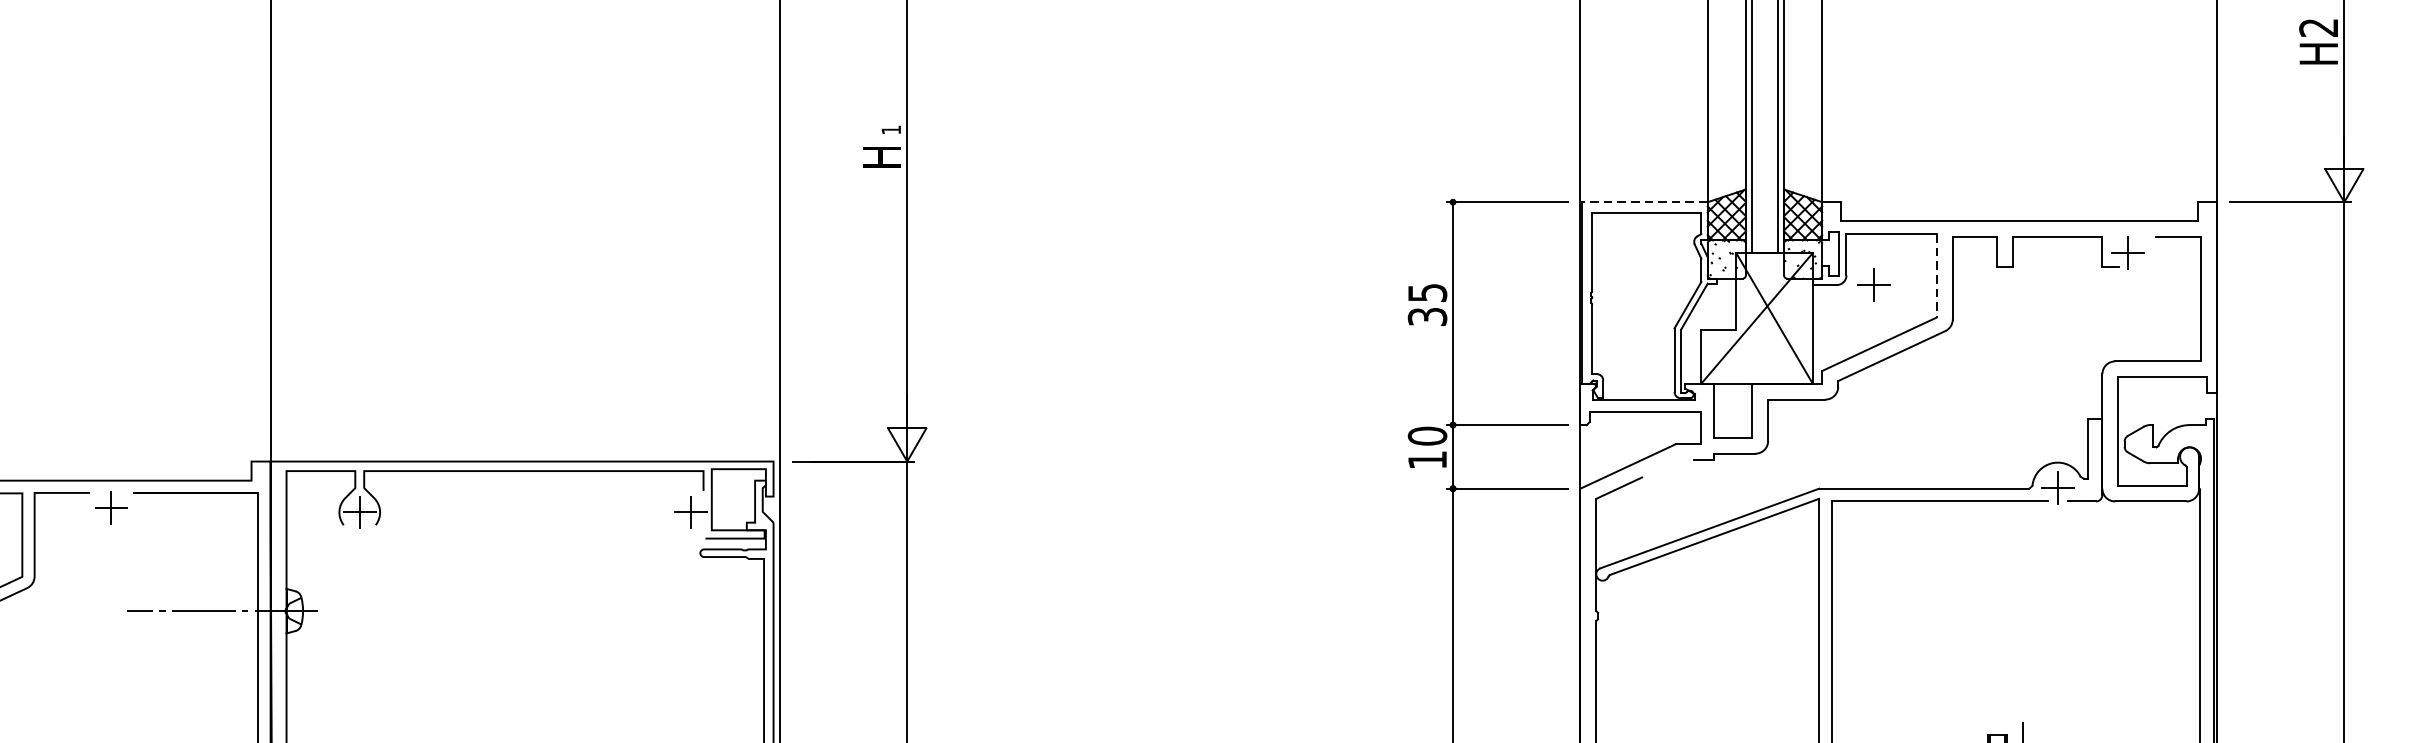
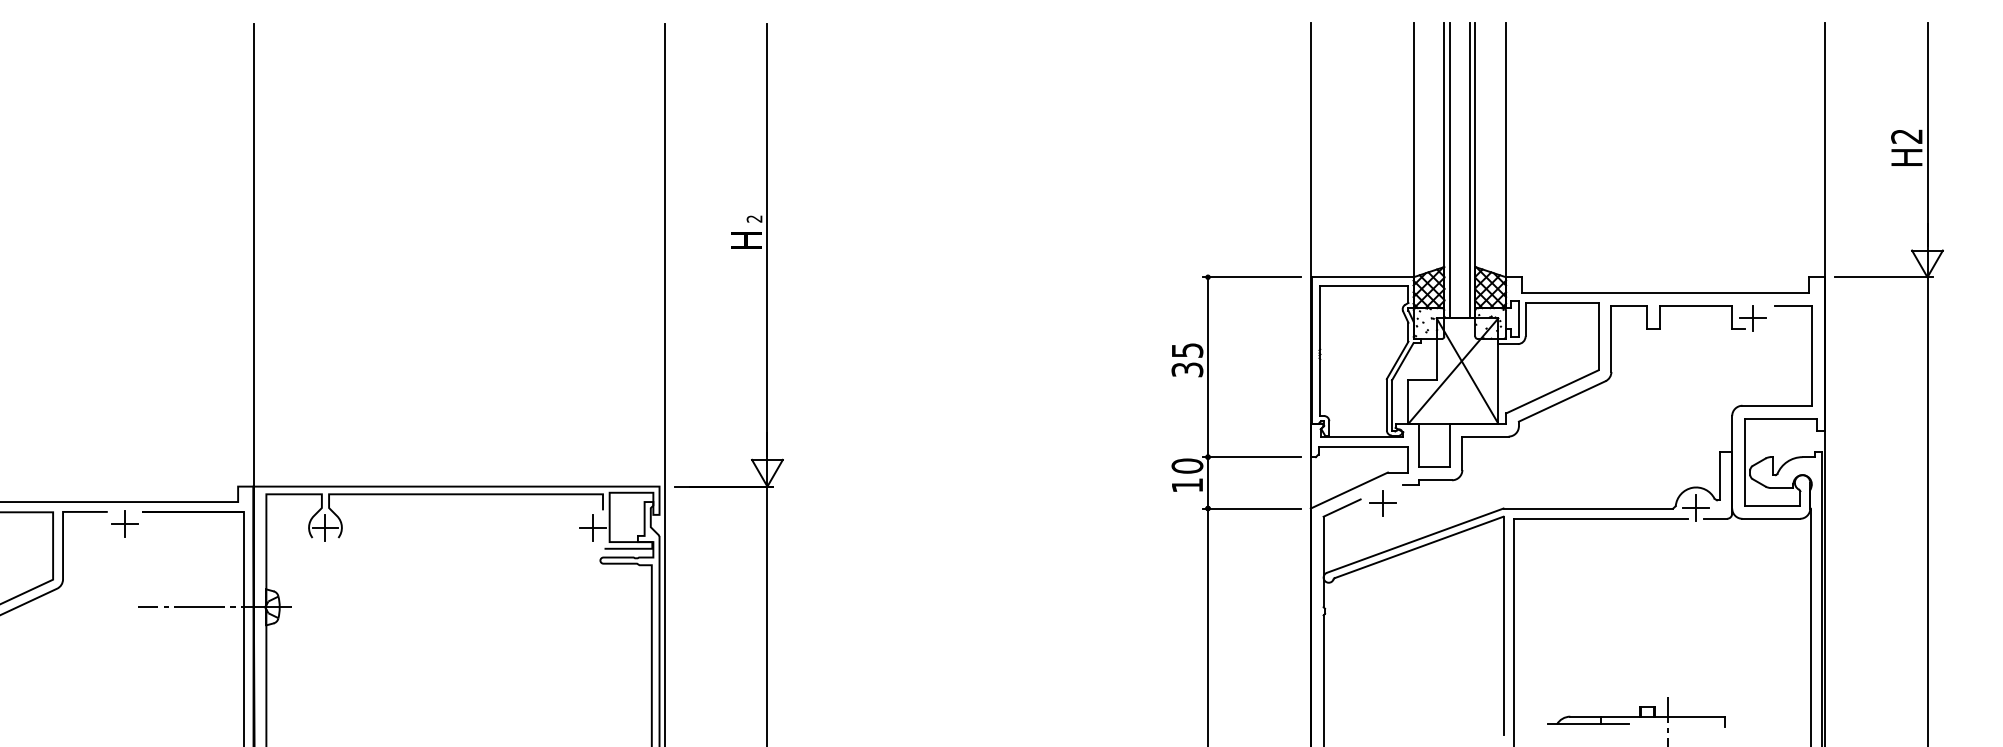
text: (891, 129) -> (754, 218), 1 -> 2
line: (1644, 202) -> (1362, 277), dashed -> solid
line: (1936, 275) -> (1598, 336), dashed -> solid
part: (1873, 285) -> (1382, 503), moved

